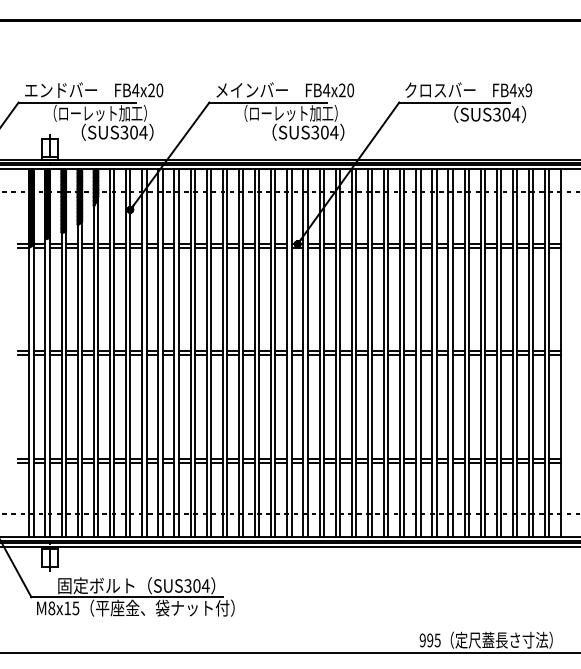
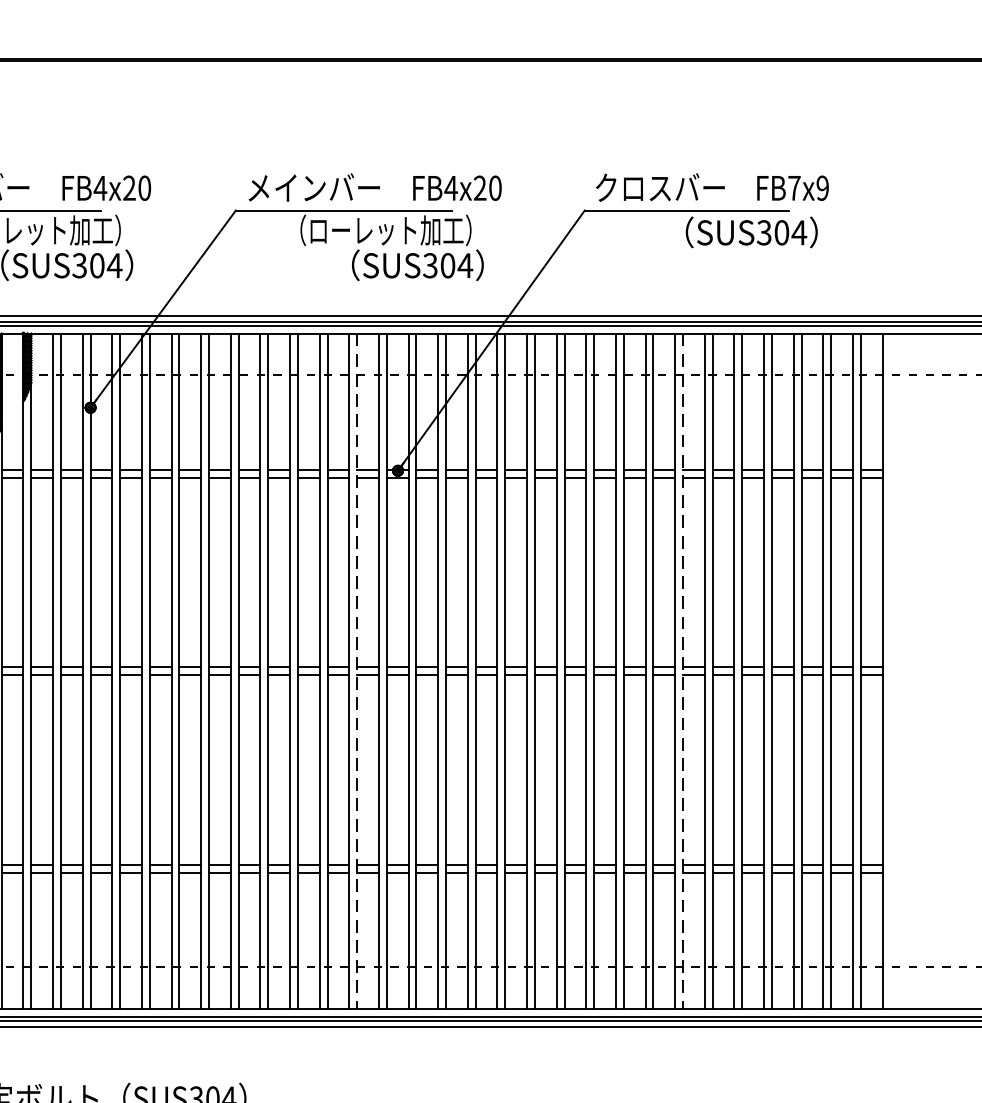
text: (512, 90) -> (792, 188), FB4x9 -> FB7x9
line: (275, 353) -> (357, 671), solid -> dashed
line: (452, 353) -> (682, 671), solid -> dashed

